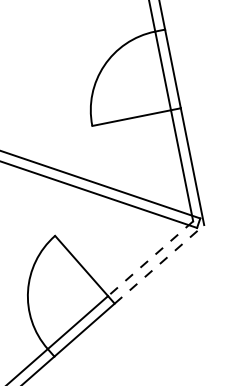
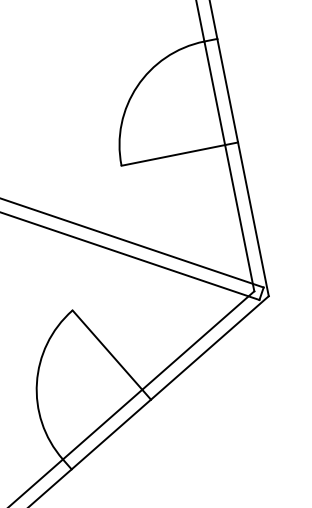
line: (150, 258) -> (198, 340), dashed -> solid
line: (159, 264) -> (209, 348), dashed -> solid

